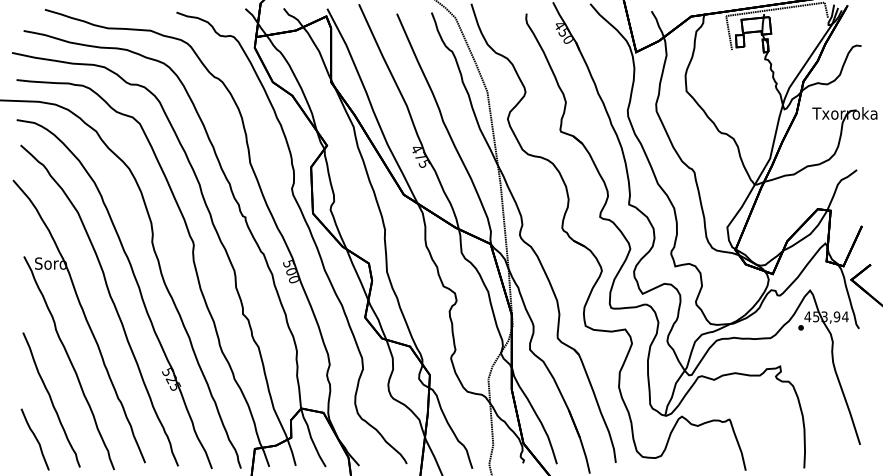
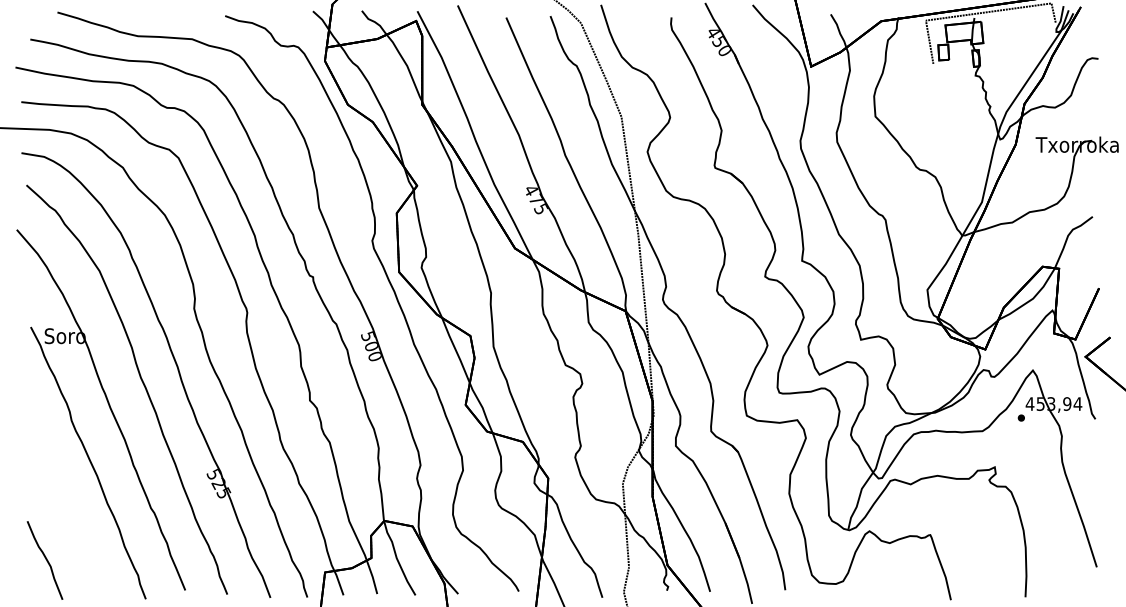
curve: (51, 399) -> (65, 509), removed

